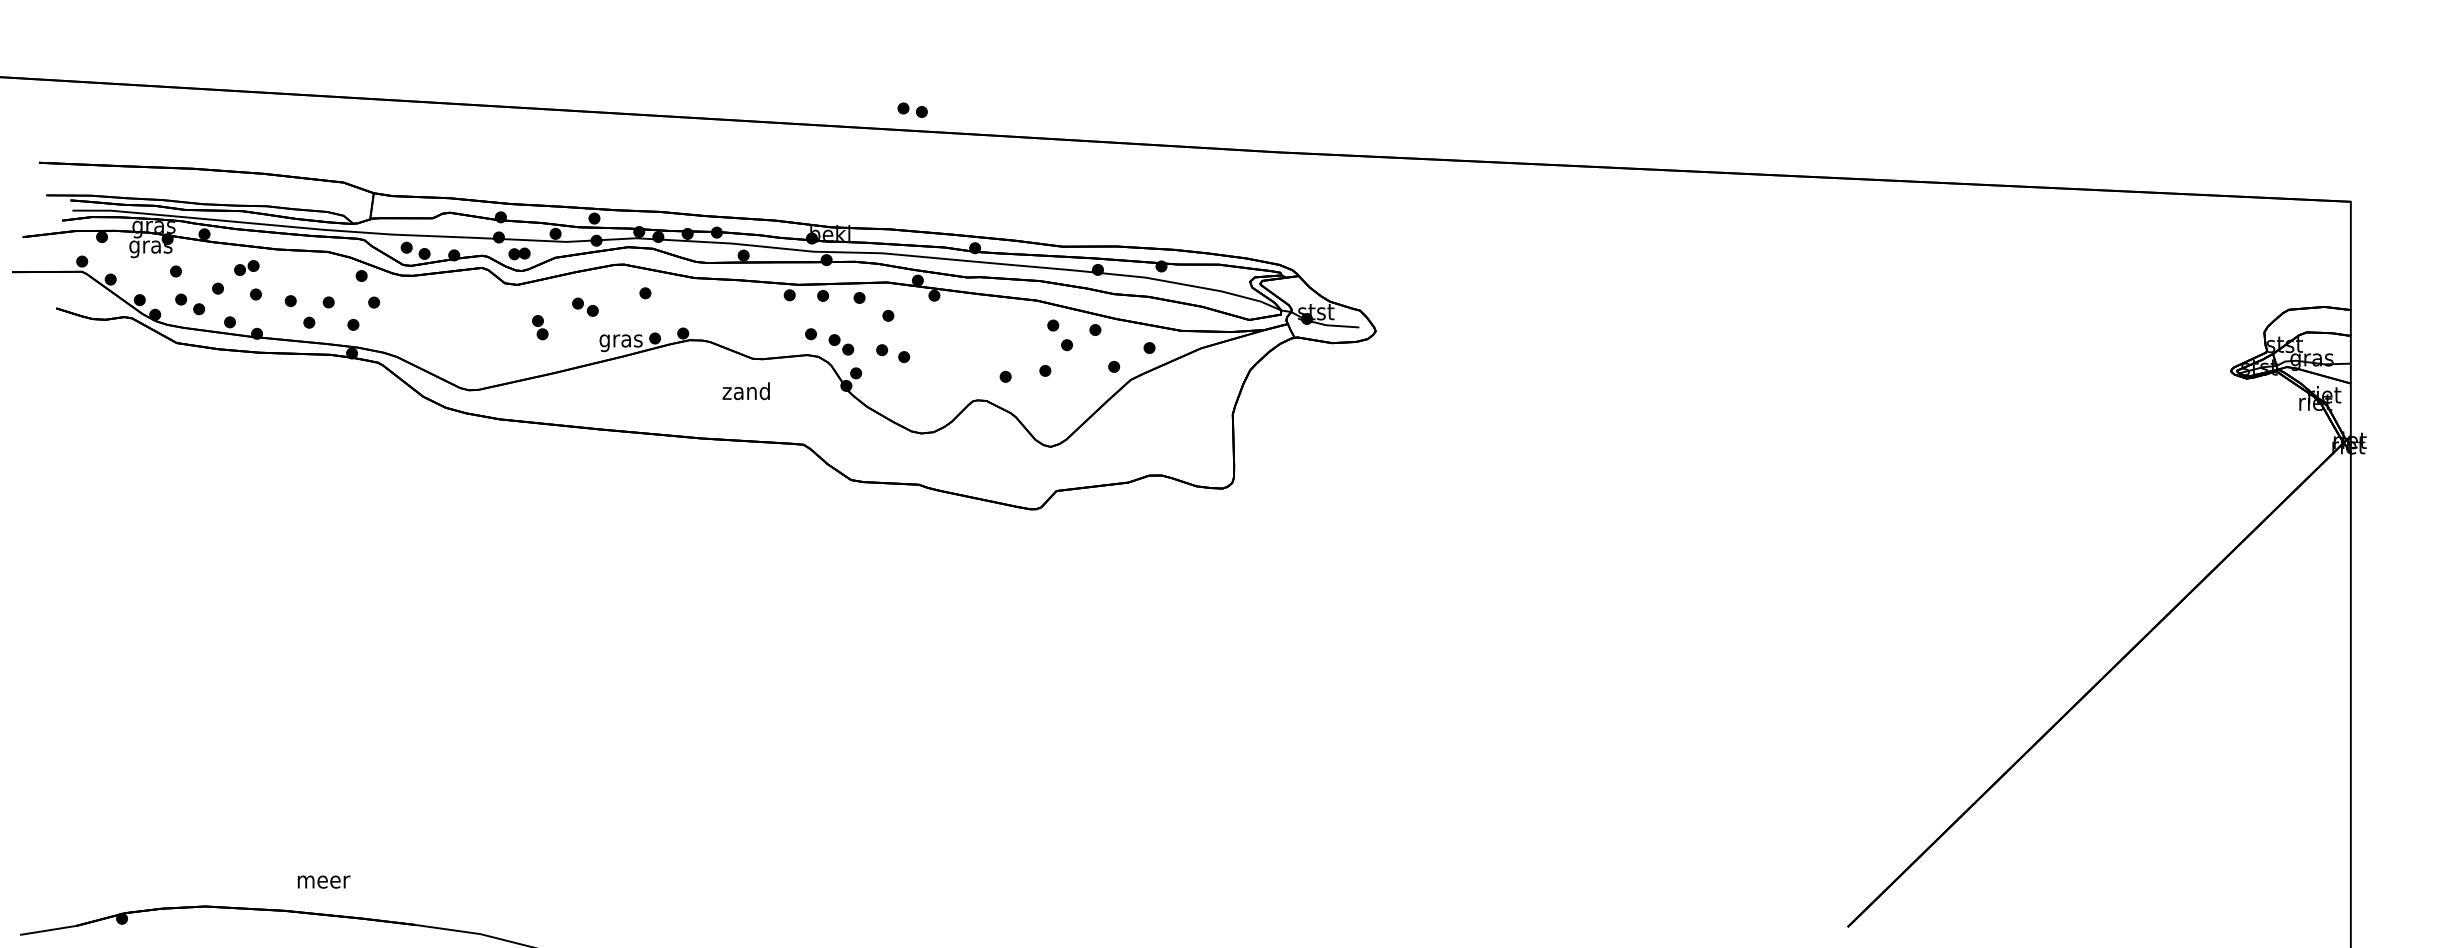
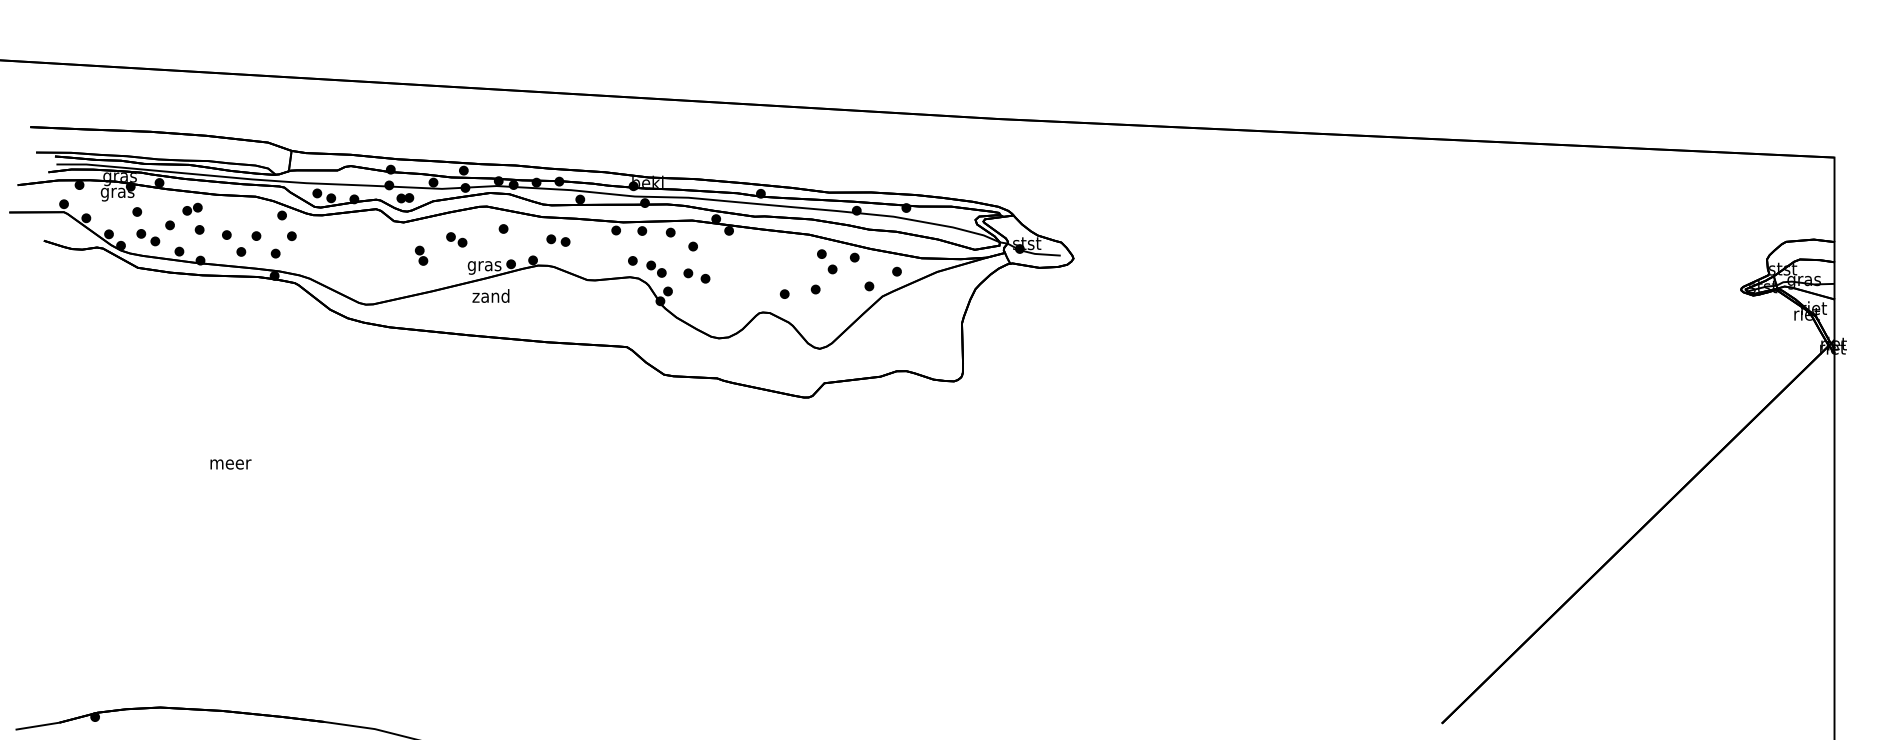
part: (912, 109) -> (558, 240), moved
text: (745, 391) -> (490, 296), moved
text: (323, 881) -> (230, 464), moved

